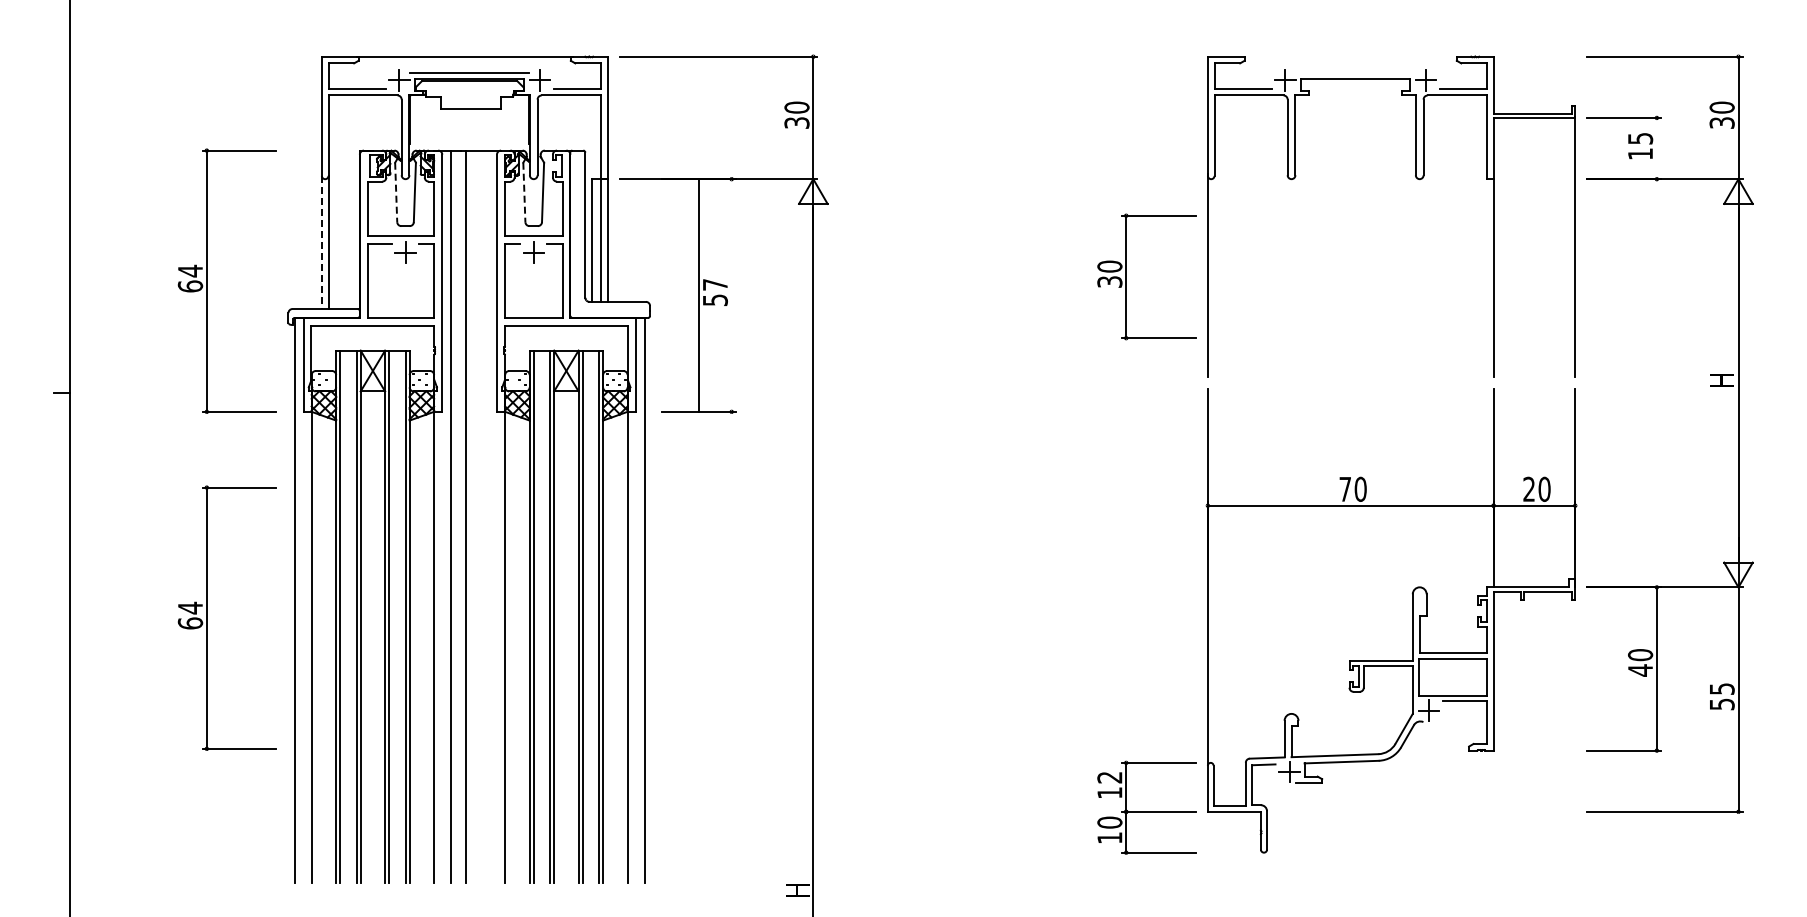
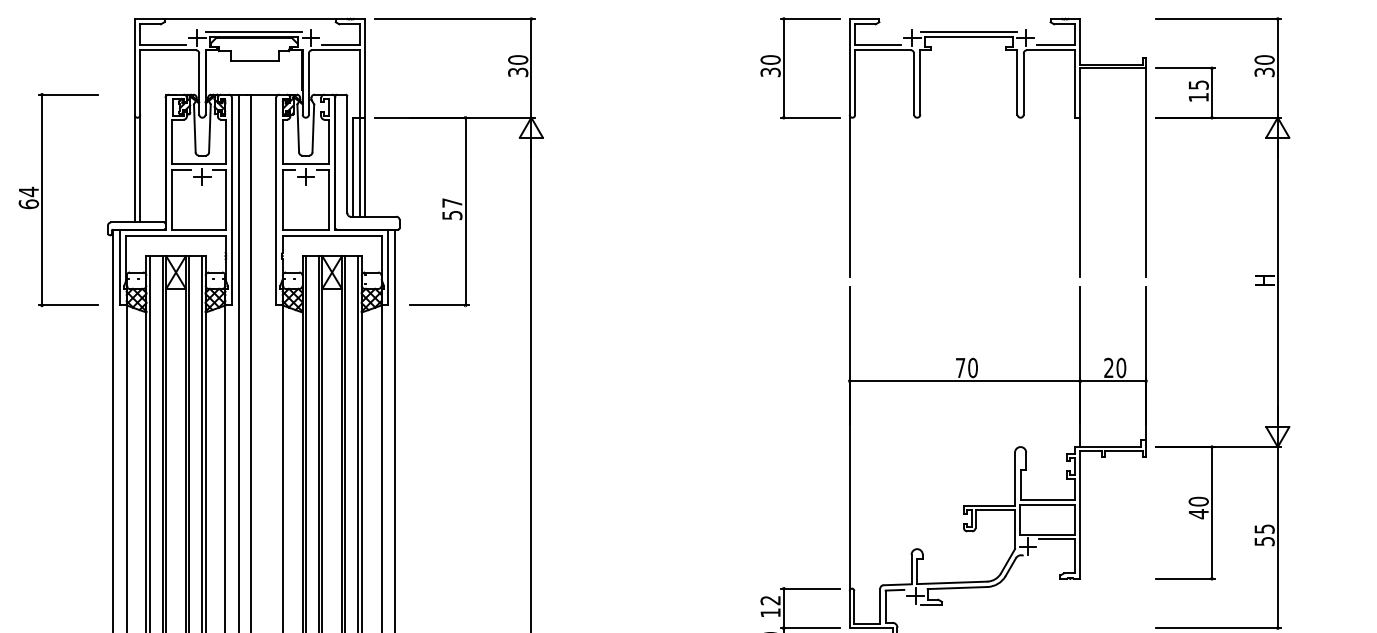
line: (1355, 72) -> (968, 31), added
line: (1656, 148) -> (1211, 92), added
line: (396, 192) -> (195, 128), dashed -> solid
line: (524, 192) -> (298, 128), dashed -> solid
line: (321, 242) -> (134, 168), dashed -> solid
part: (1126, 276) -> (784, 67), moved
line: (698, 295) -> (465, 211), moved
part: (207, 617) -> (42, 471), removed

